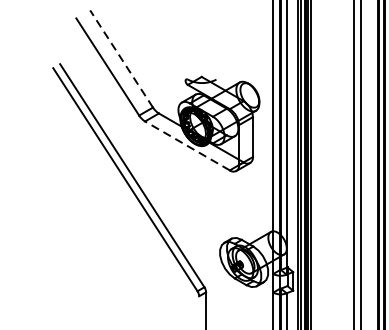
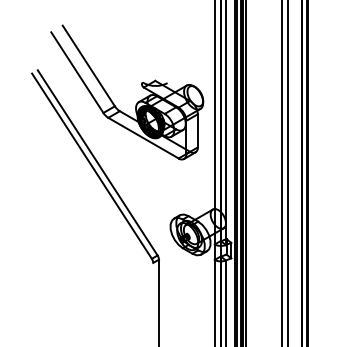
line: (121, 58) -> (88, 65), dashed -> solid
line: (187, 146) -> (143, 138), dashed -> solid

